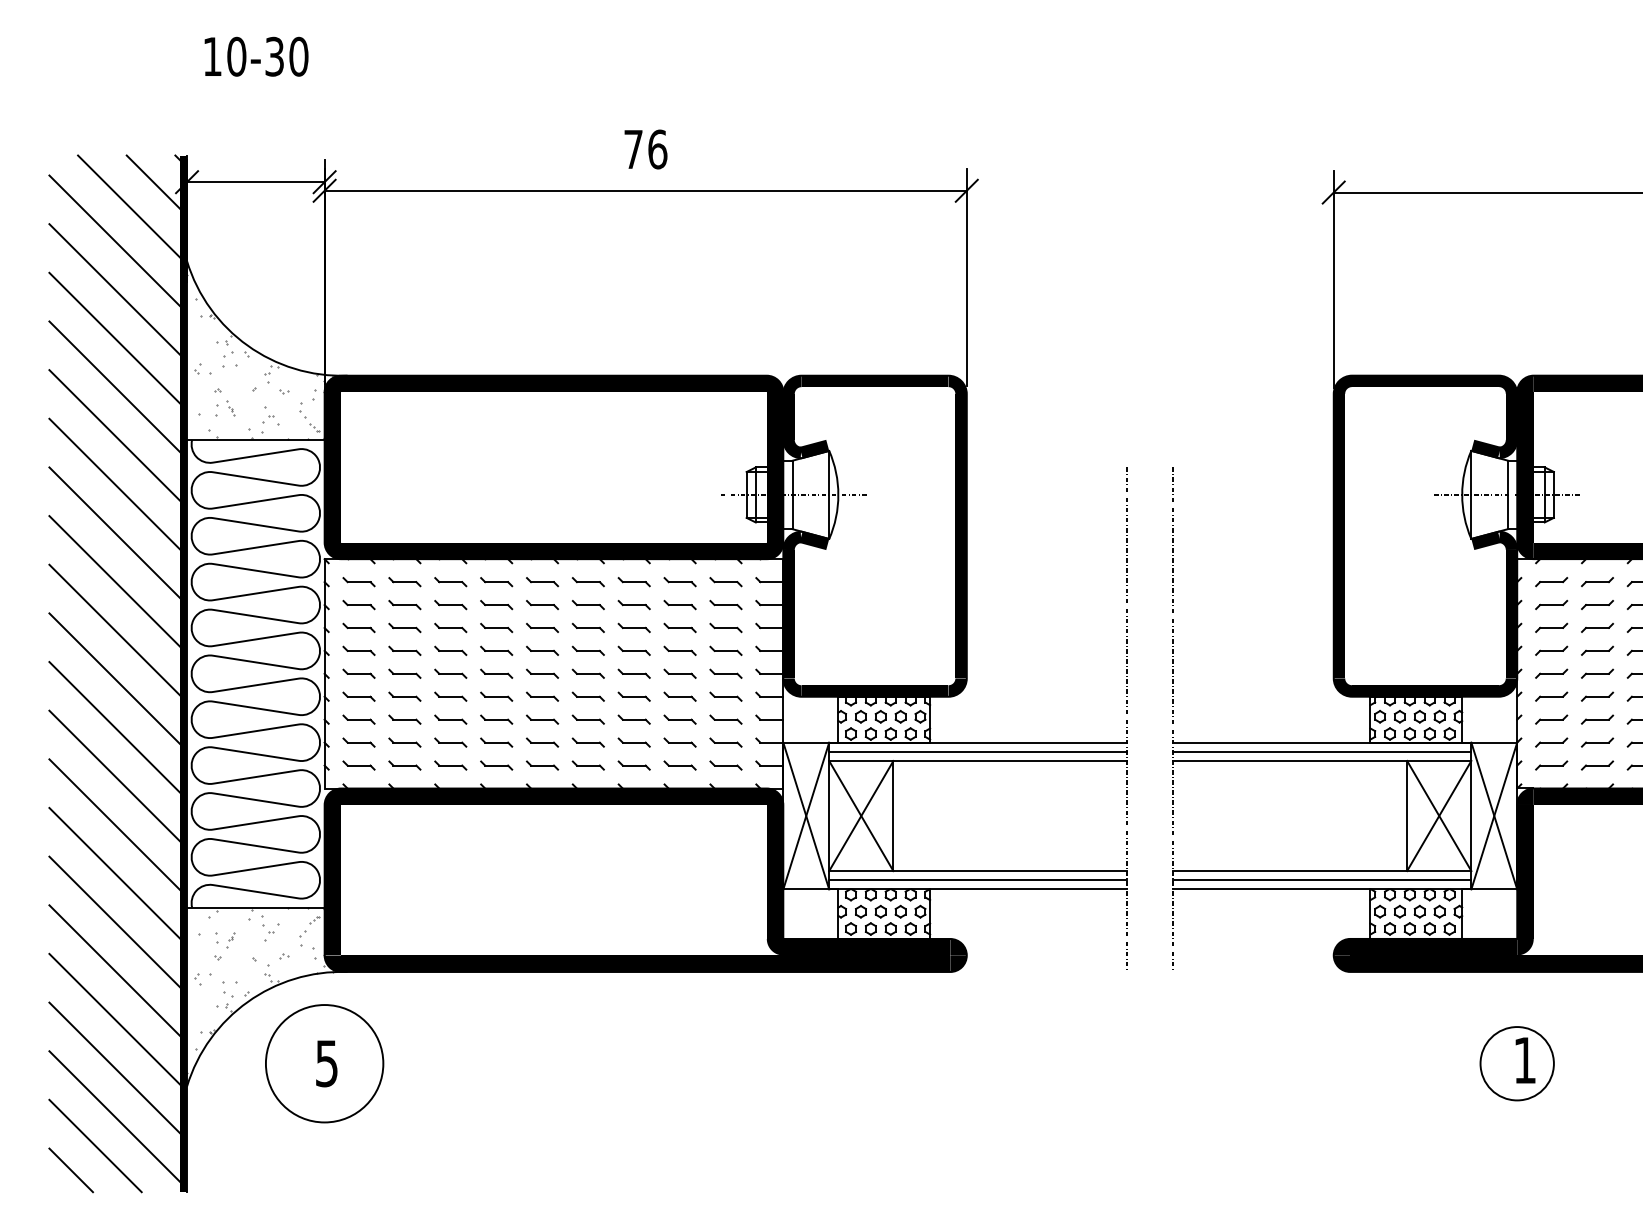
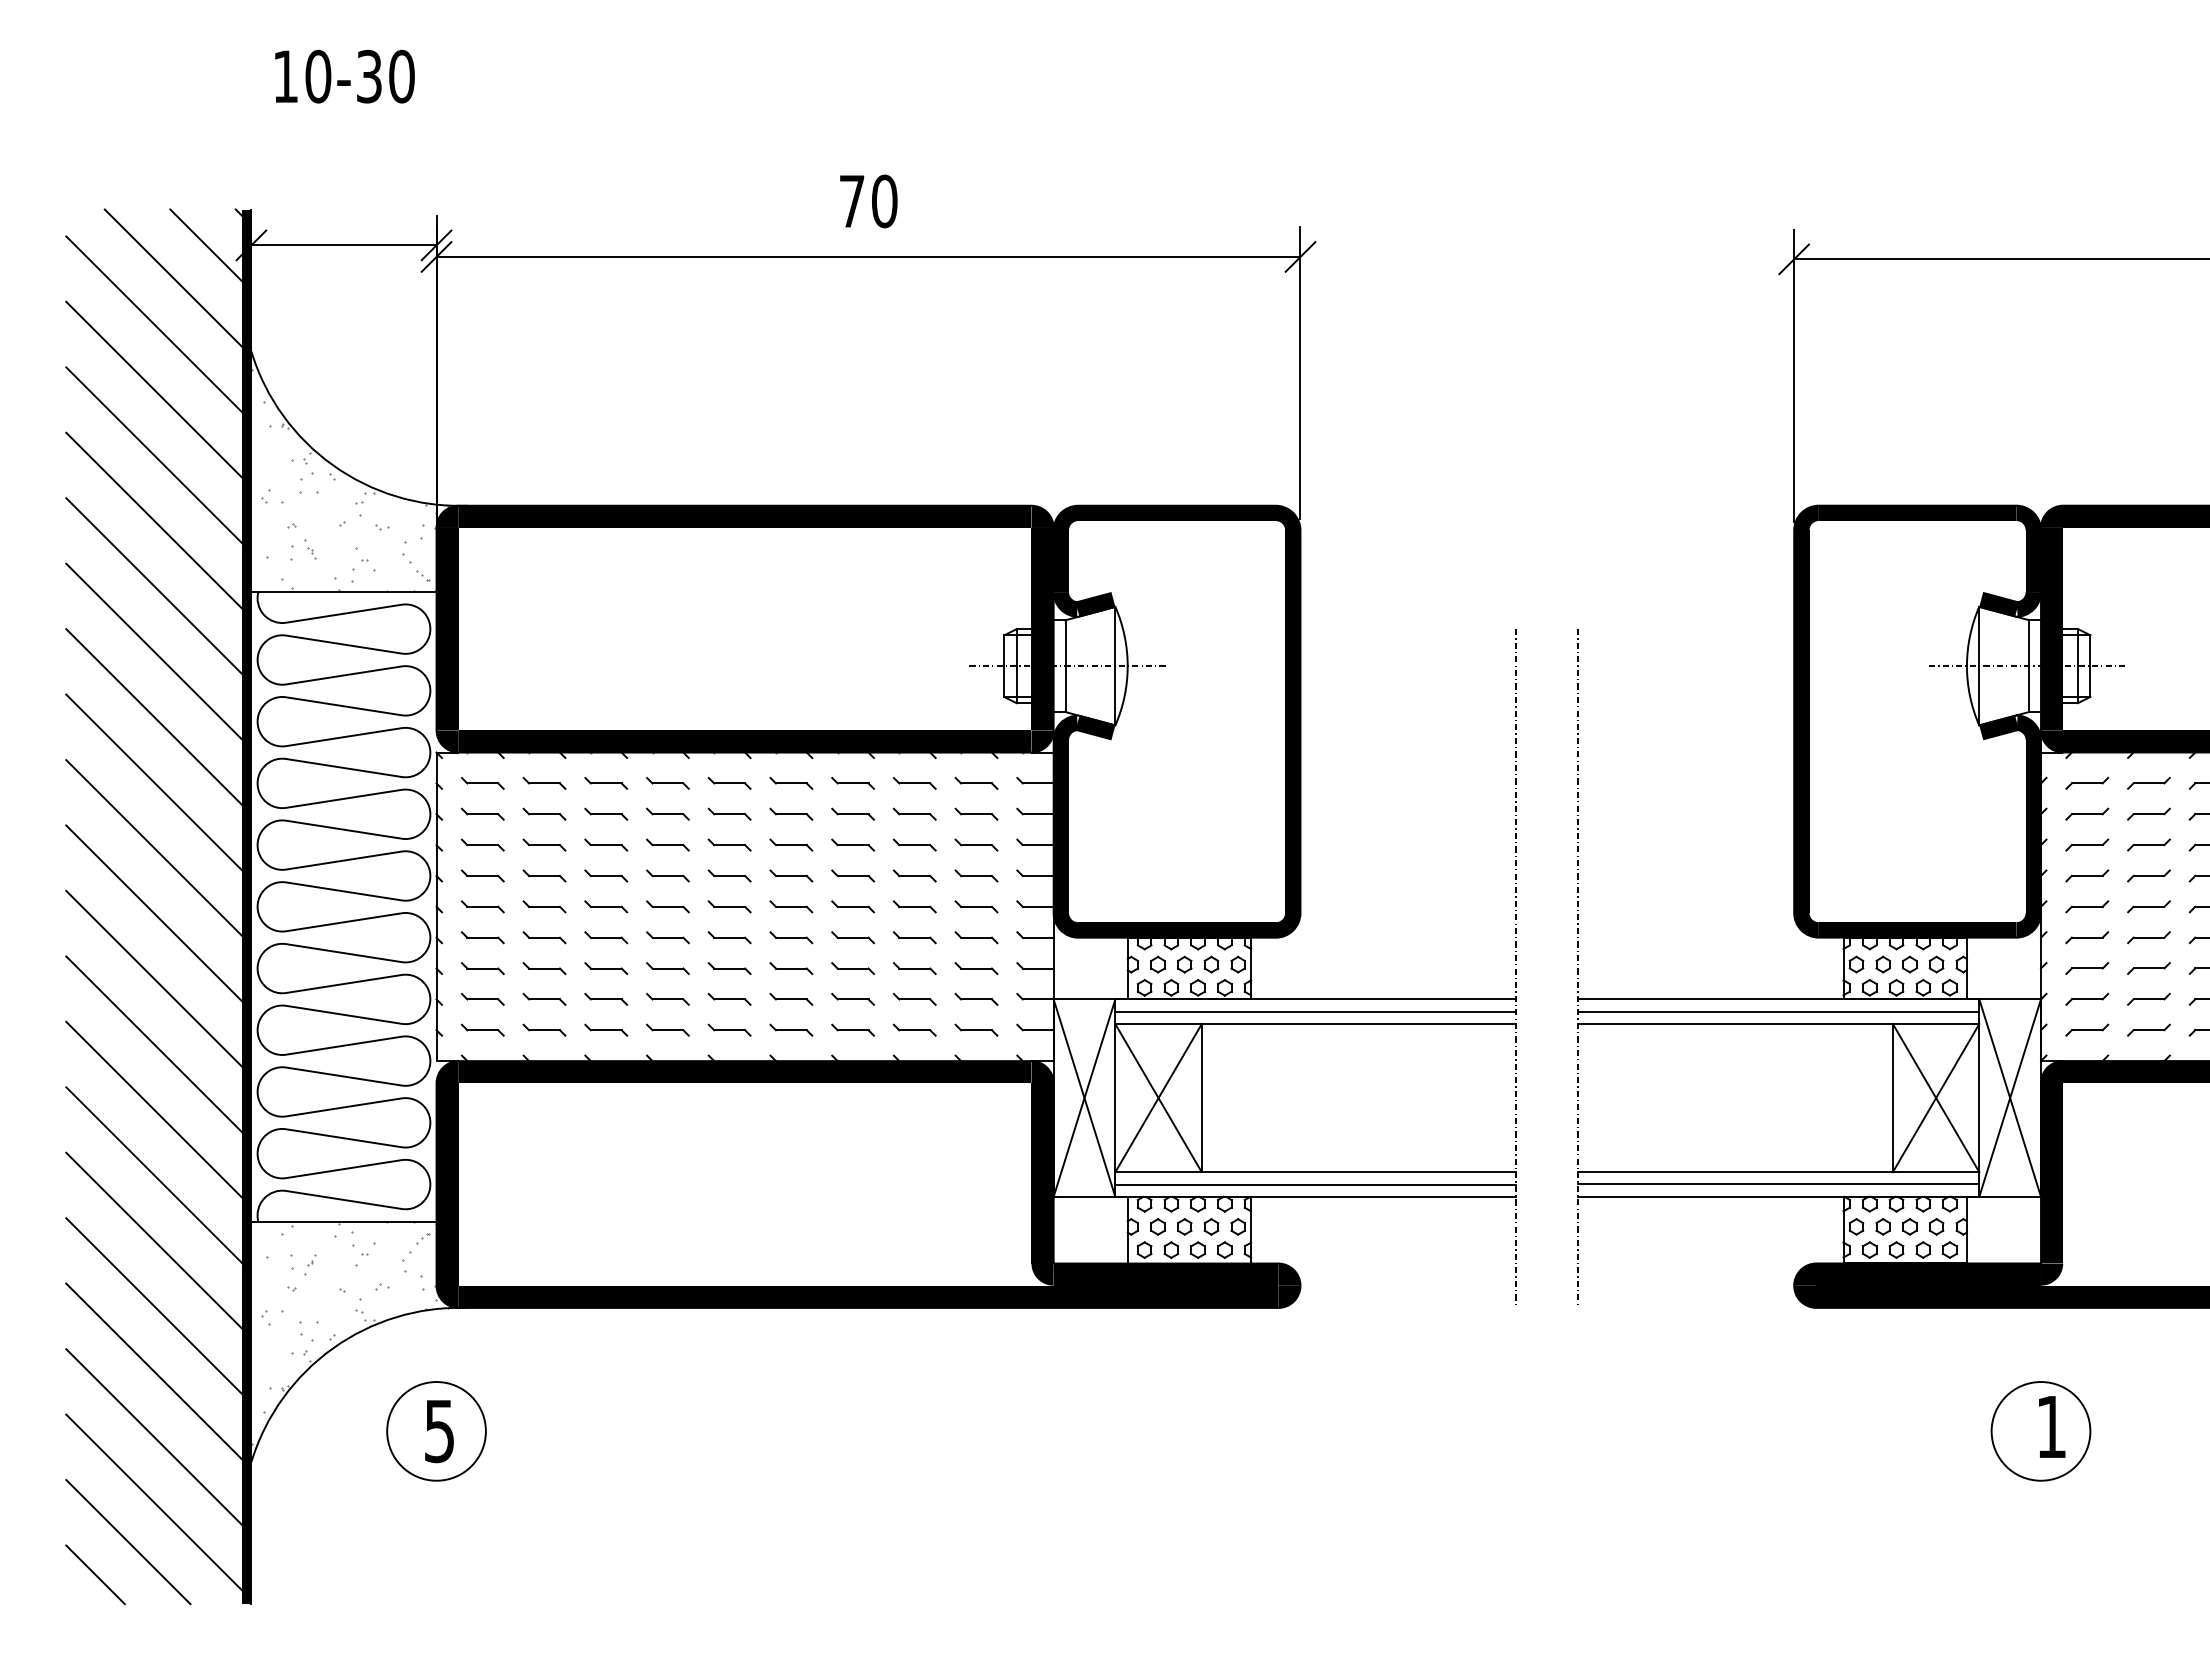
text: (657, 149) -> (884, 201), 76 -> 70
circle: (324, 1063) -> (436, 1431), size x0.62

